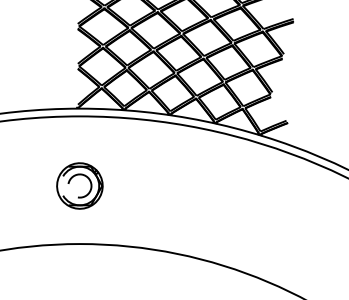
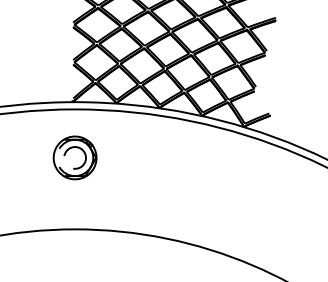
part: (79, 185) -> (74, 157), moved

